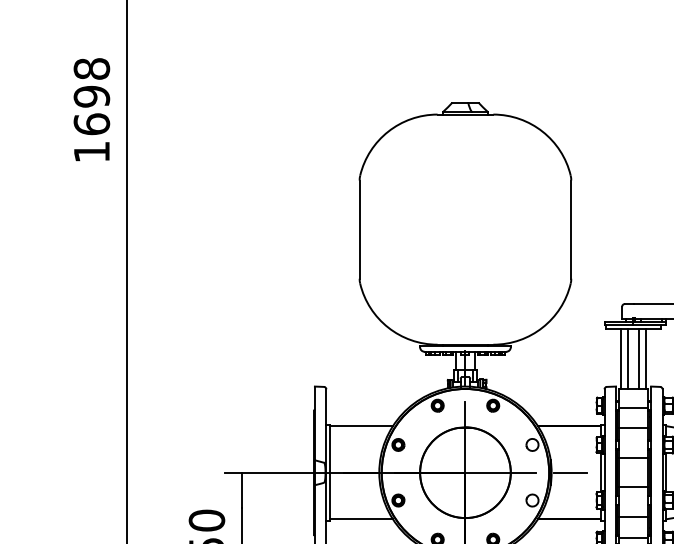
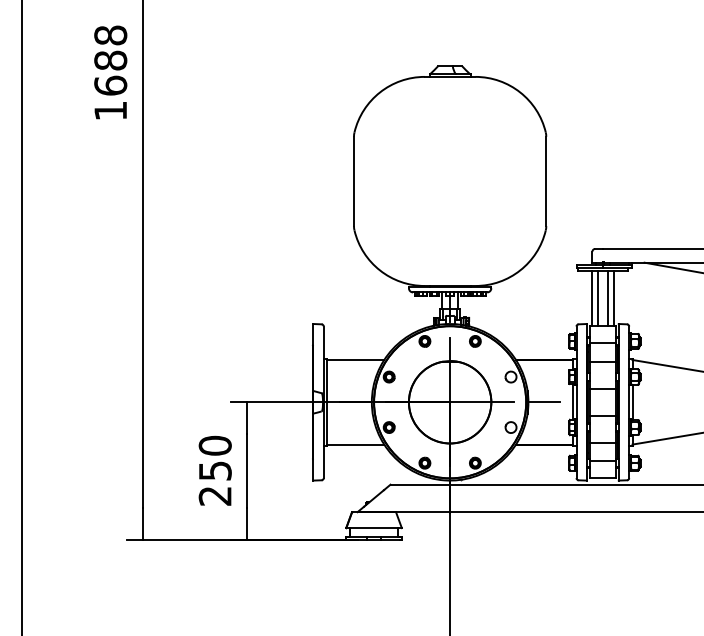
text: (91, 96) -> (110, 60), 1698 -> 1688

